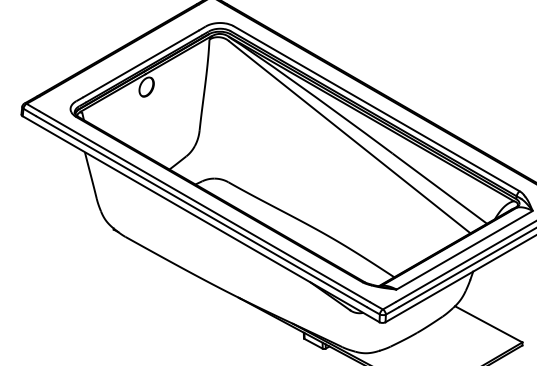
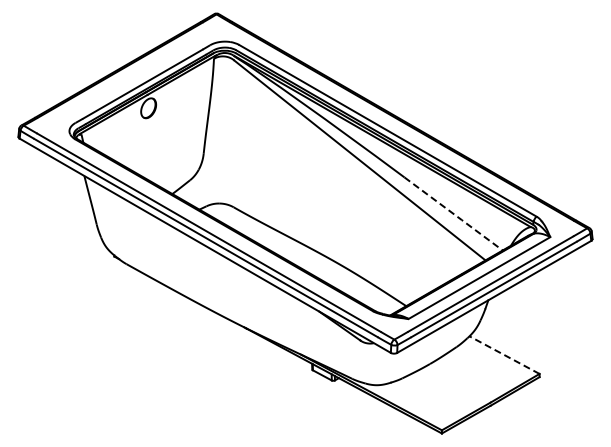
line: (440, 189) -> (454, 214), solid -> dashed
line: (488, 324) -> (504, 355), solid -> dashed

